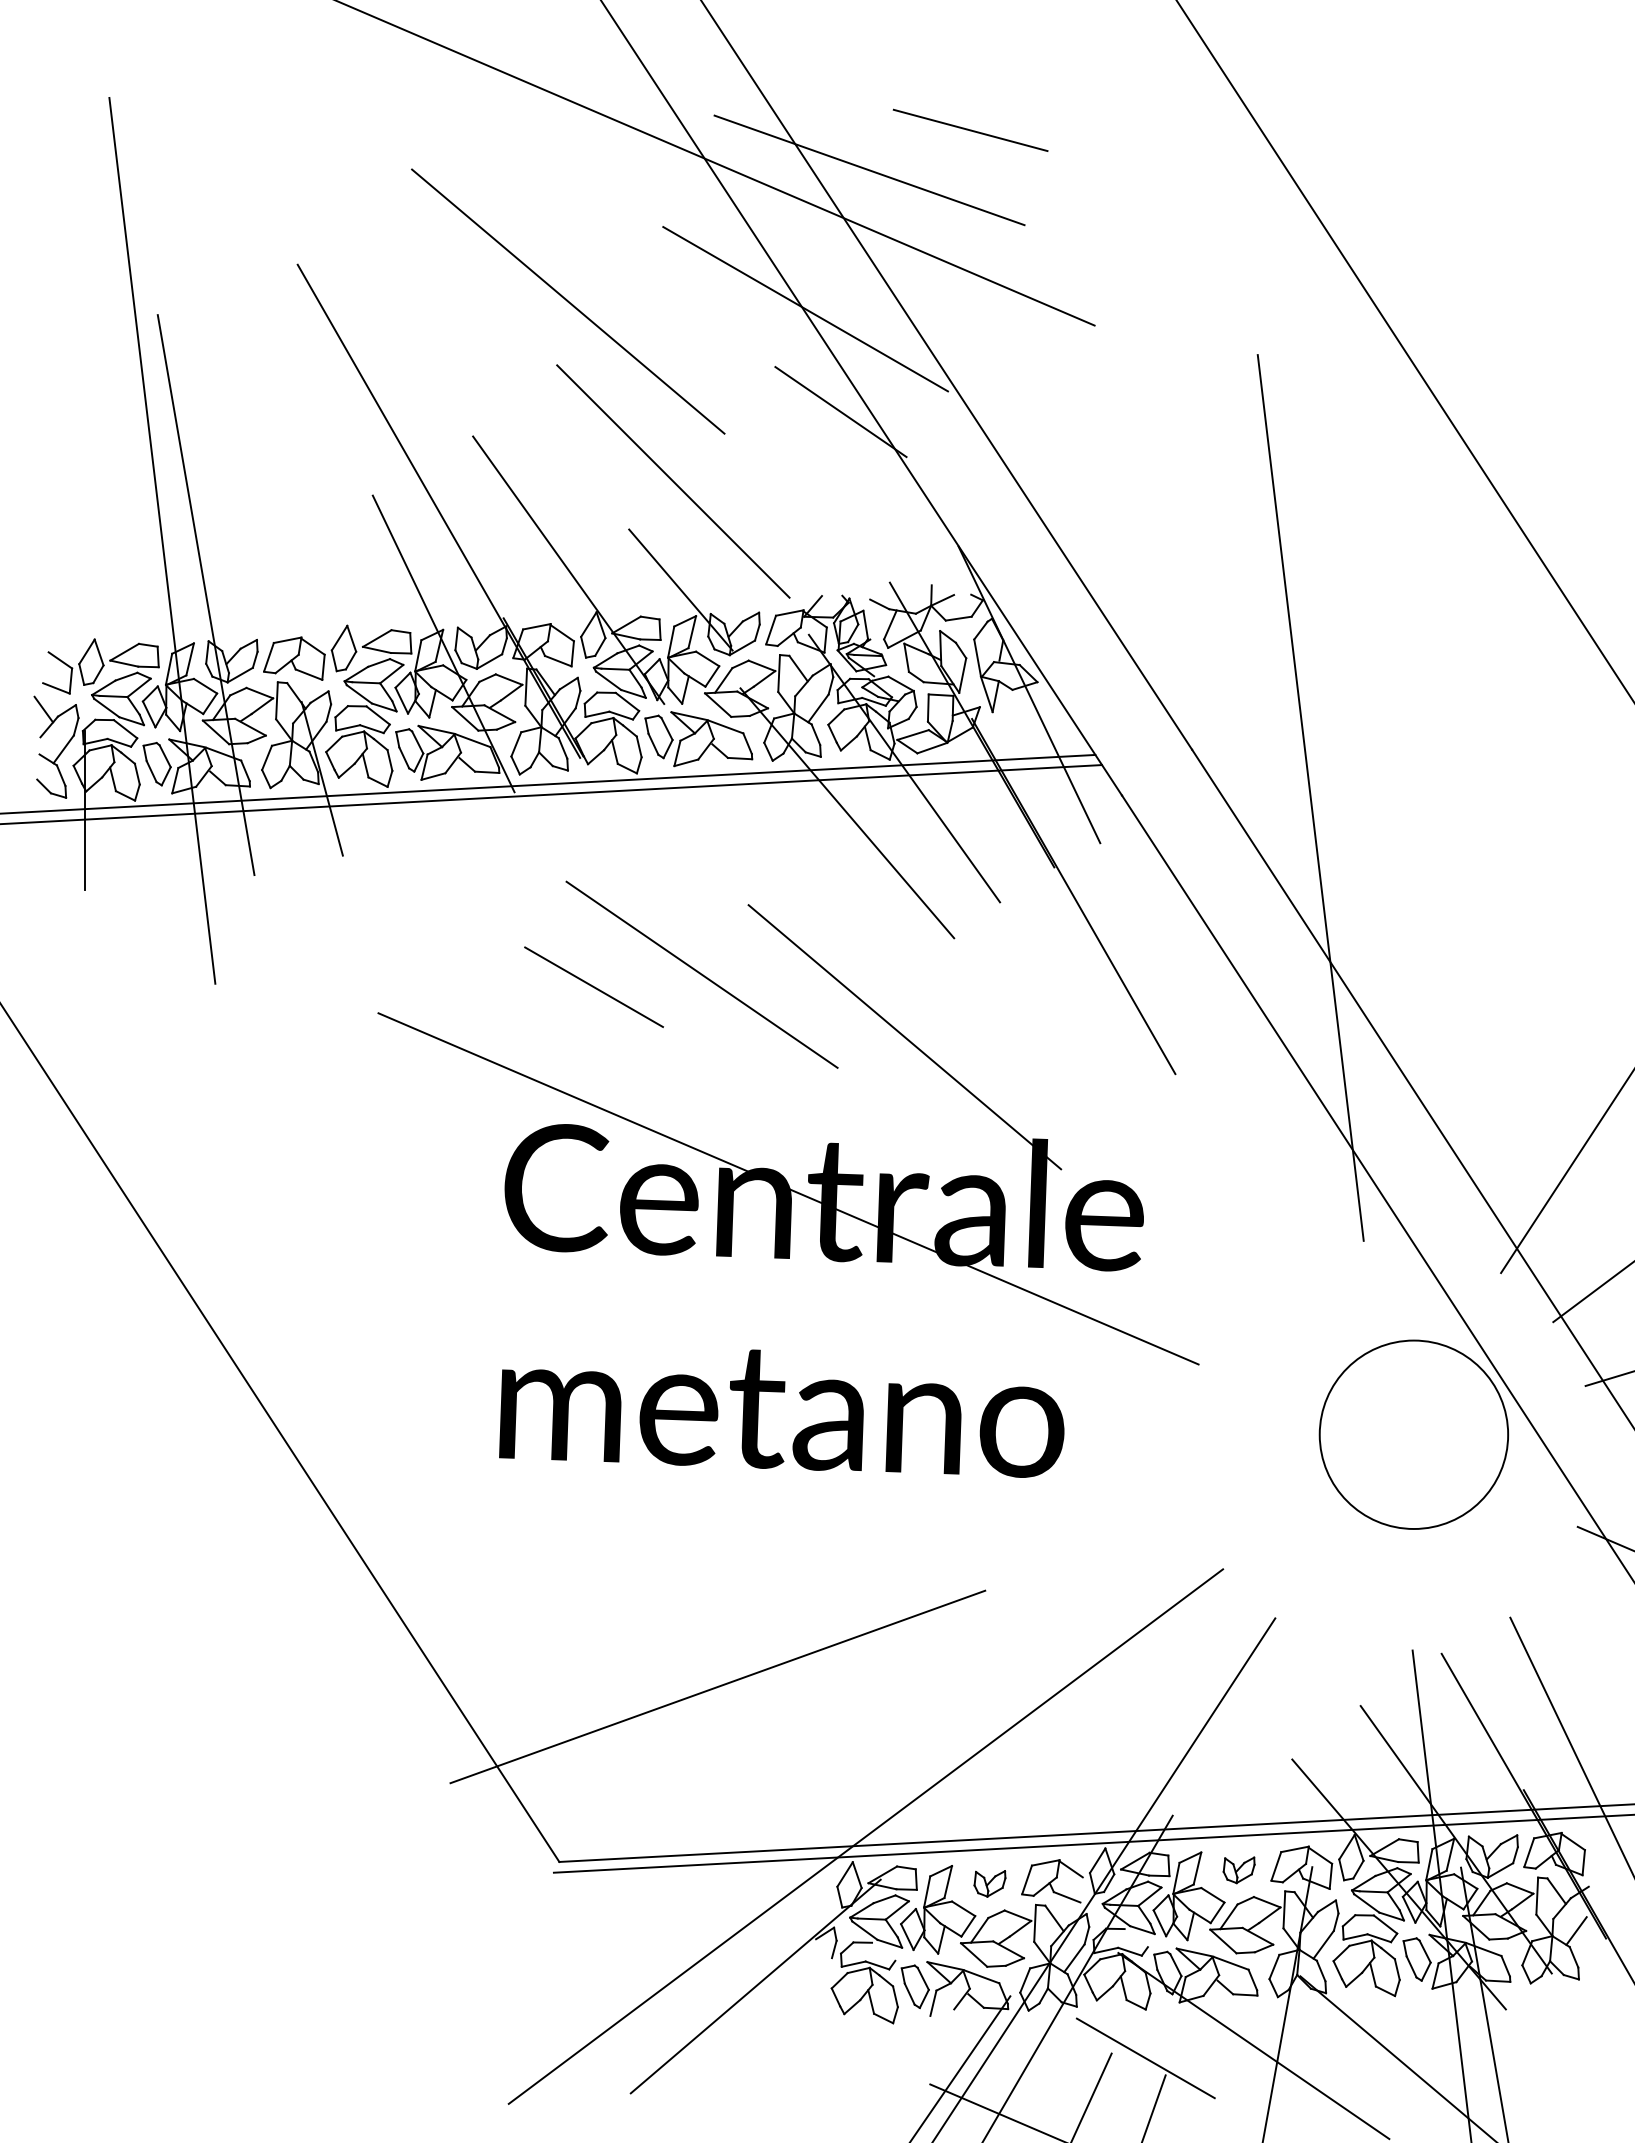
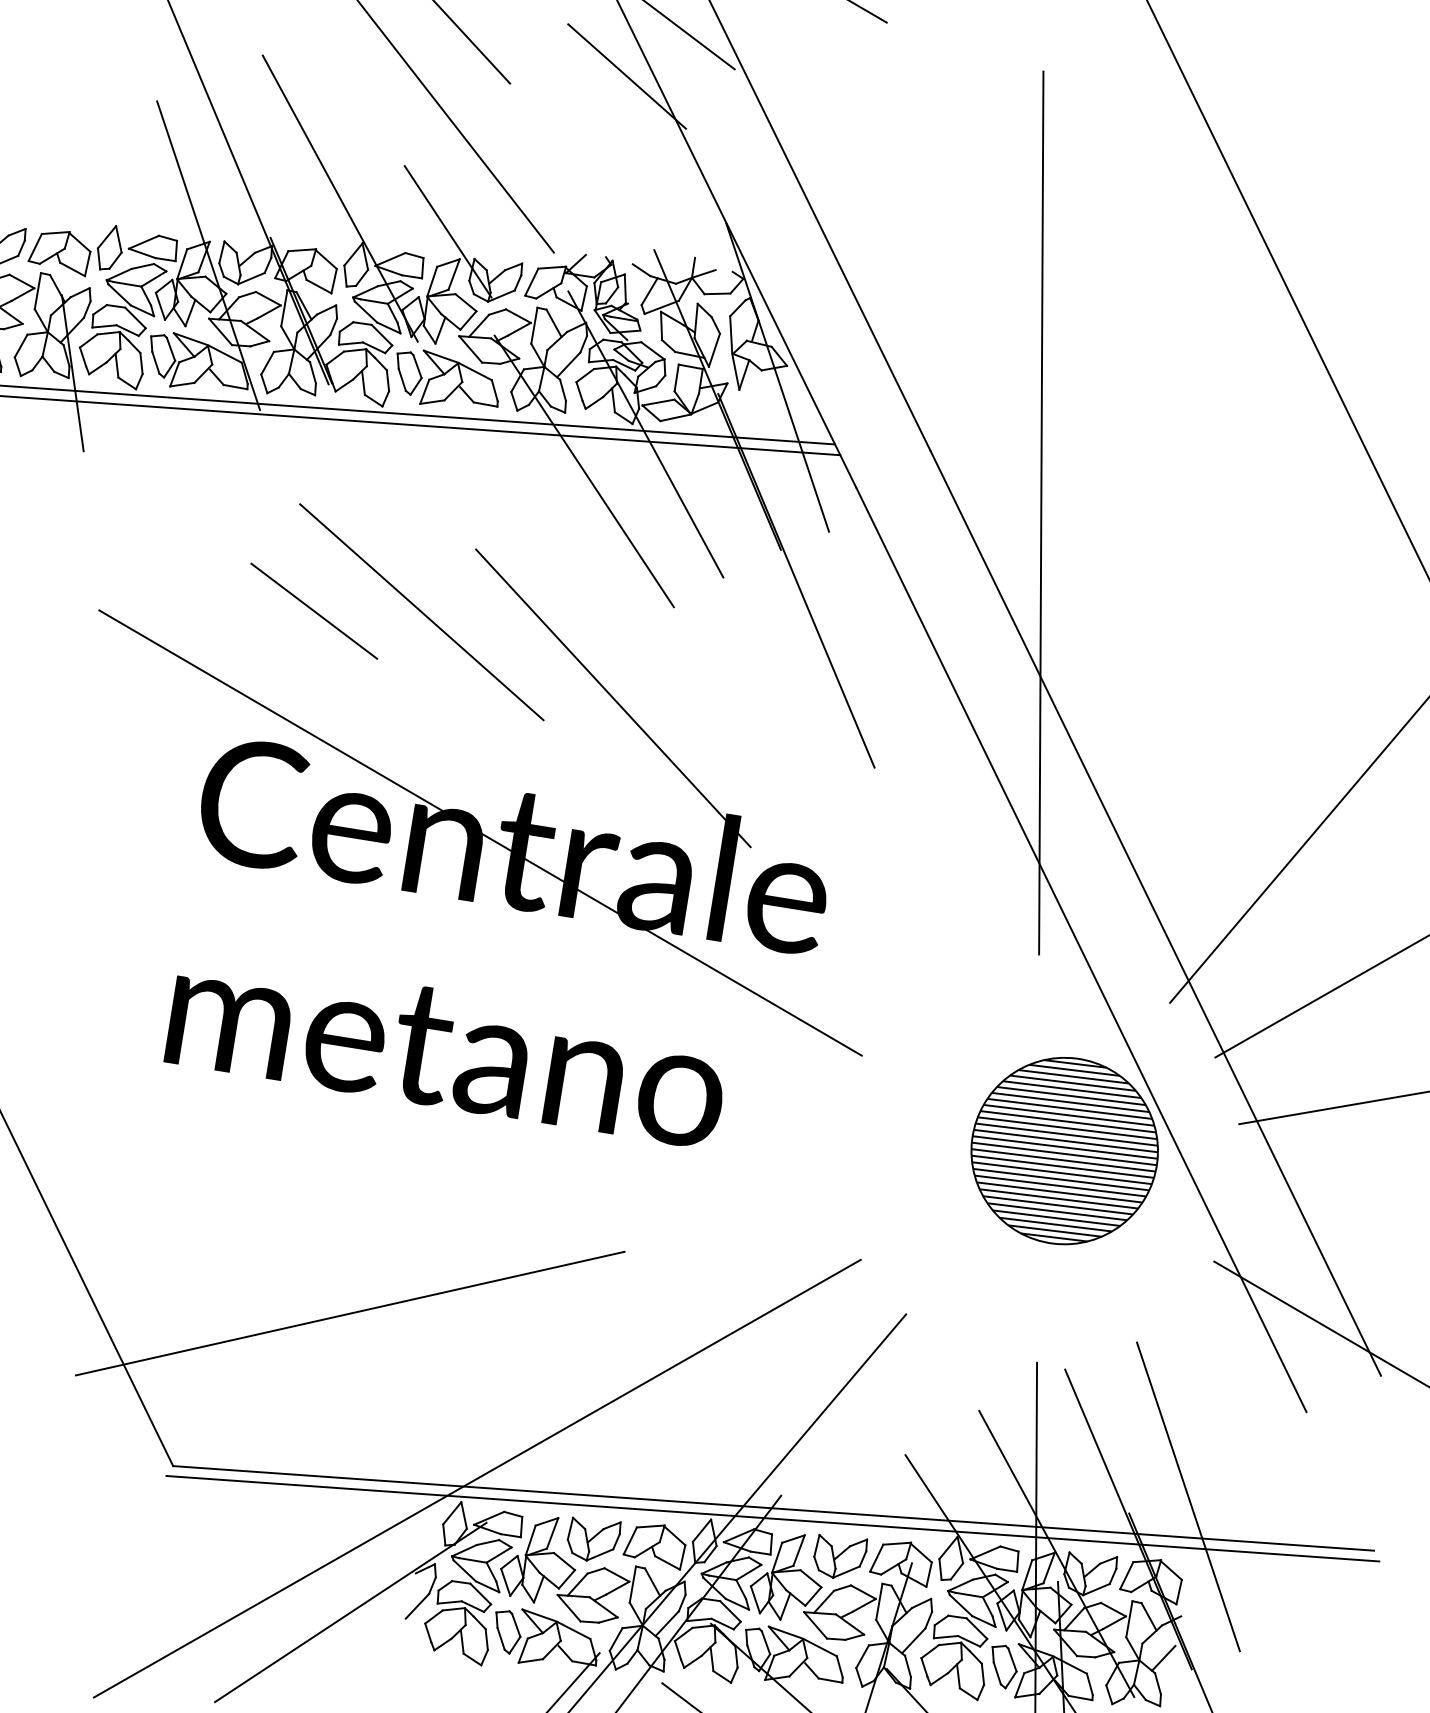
hatch: (1413, 1433) -> (1064, 1149), added
part: (1238, 1870) -> (839, 1557), size x1.67
part: (989, 1883) -> (592, 1539), size x1.67
line: (1081, 1889) -> (682, 1556), added
line: (1135, 1938) -> (729, 1611), added
line: (883, 1951) -> (480, 1593), added
line: (821, 1971) -> (417, 1605), added
line: (942, 2012) -> (531, 1660), added

